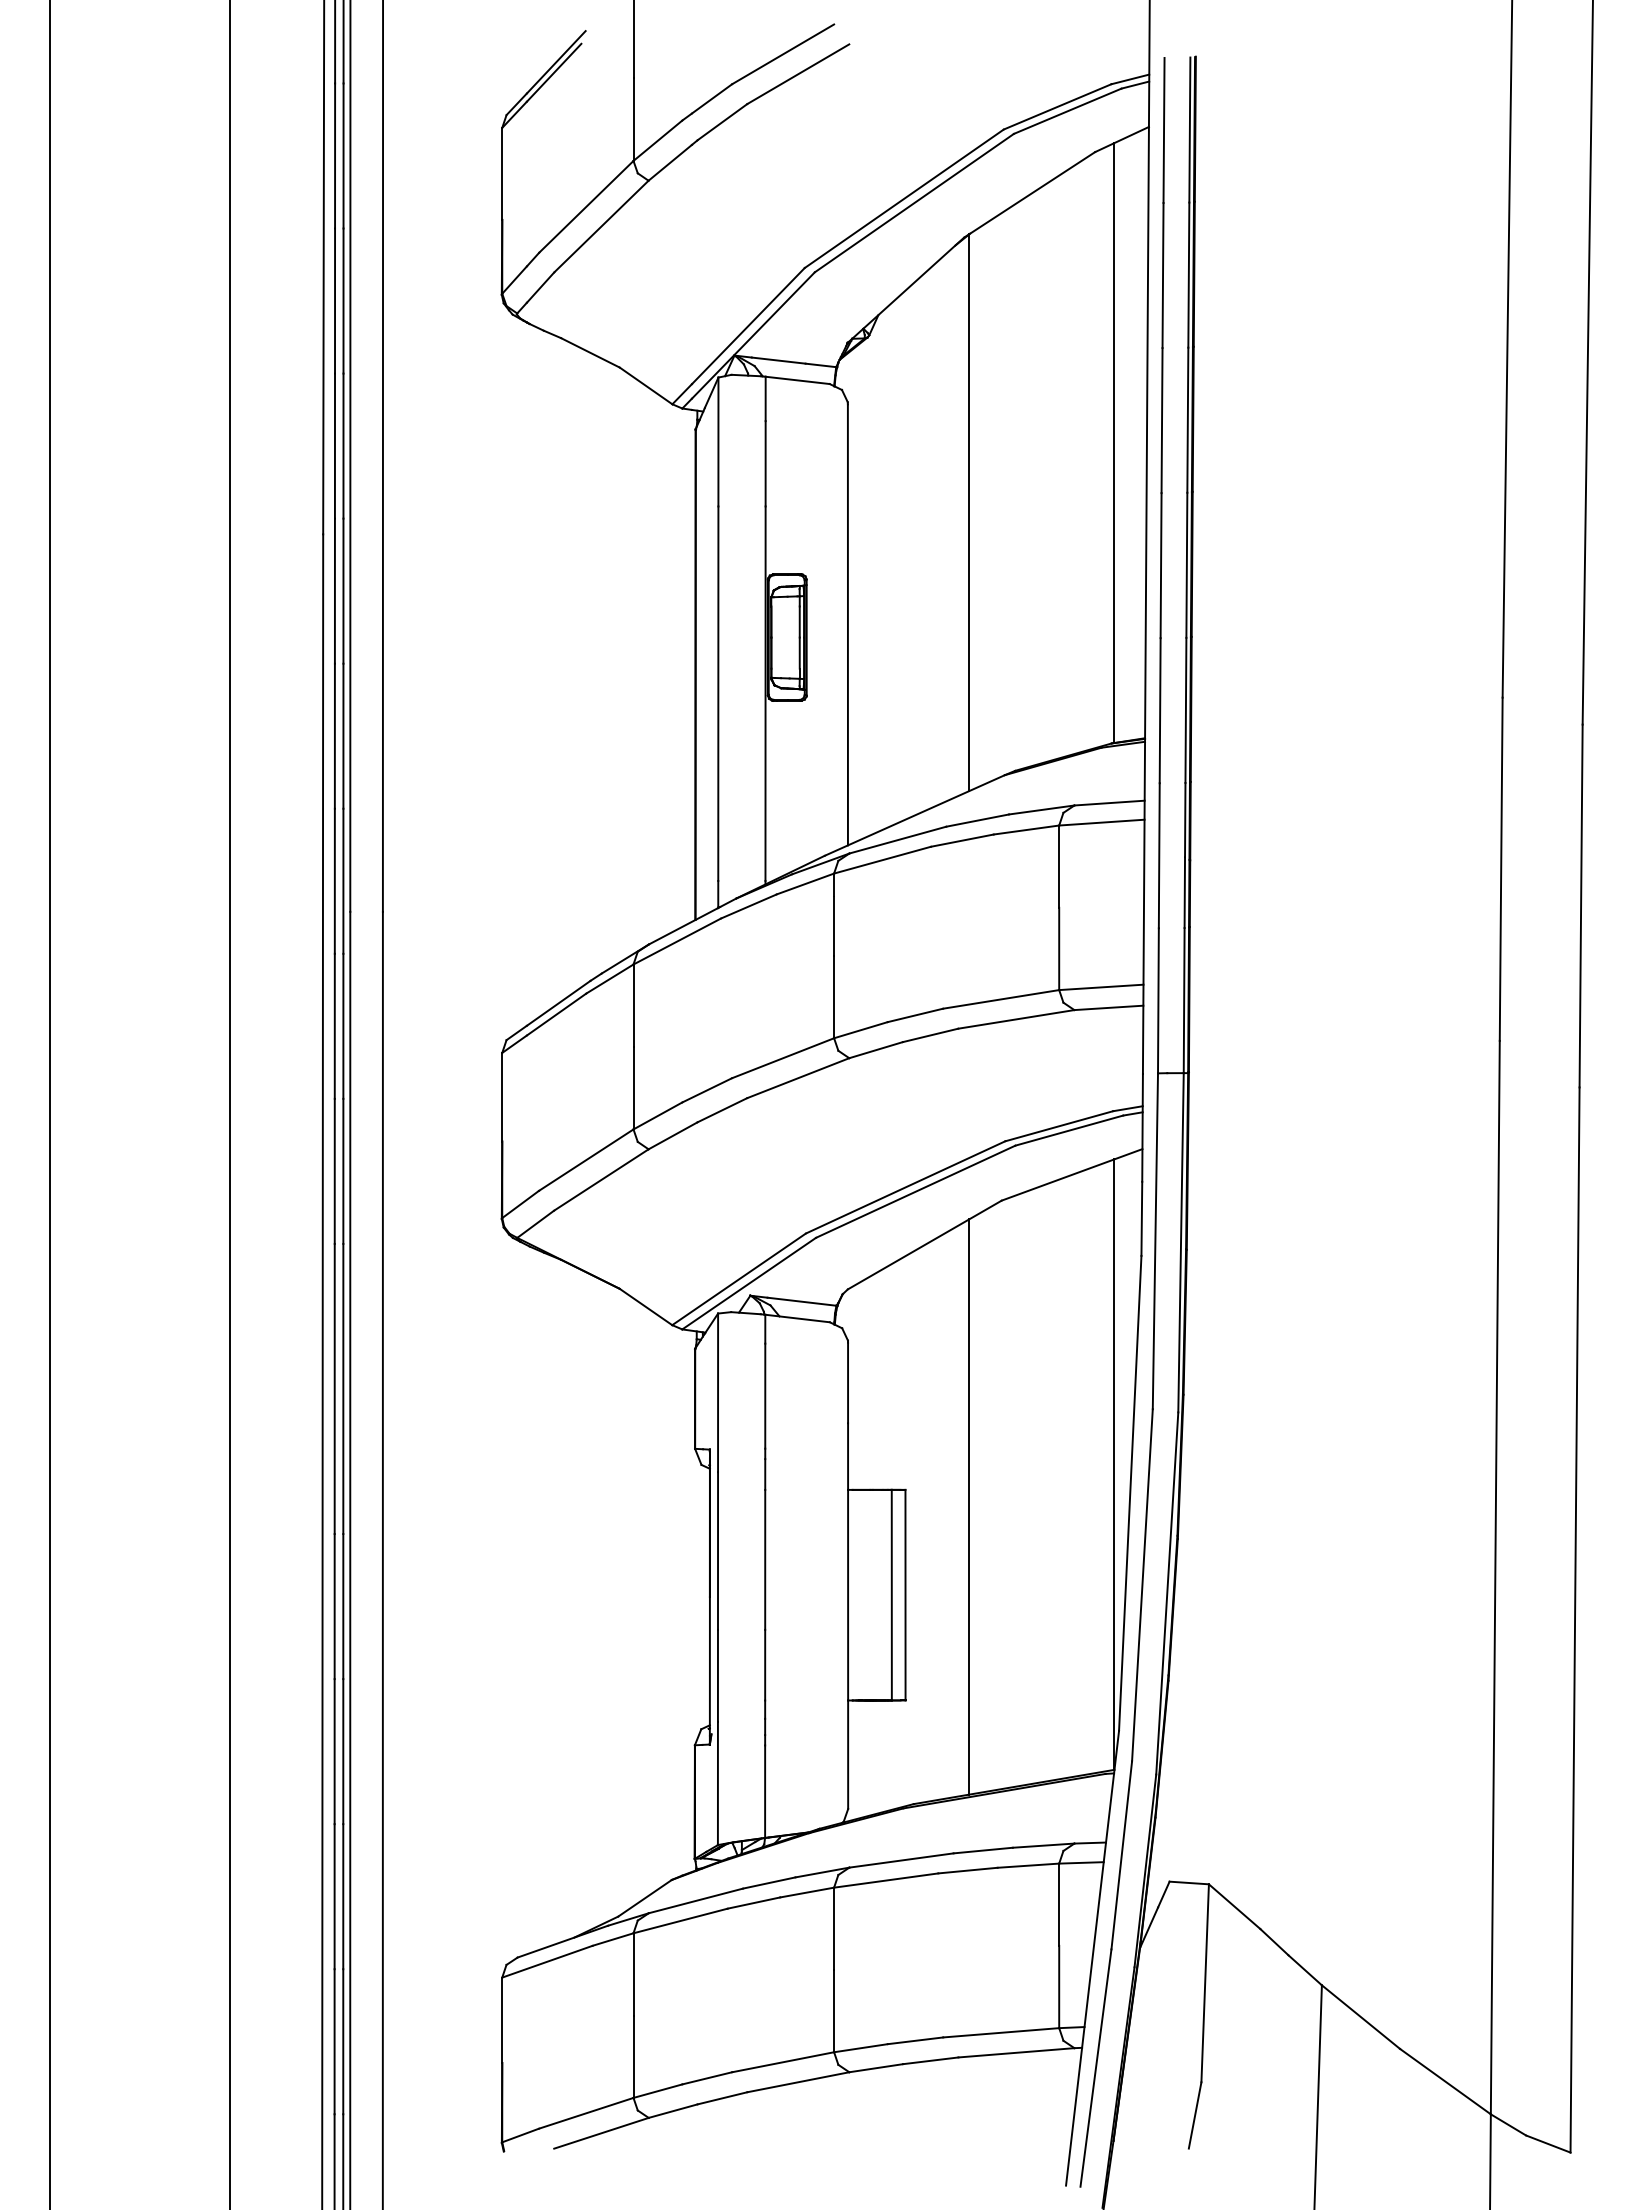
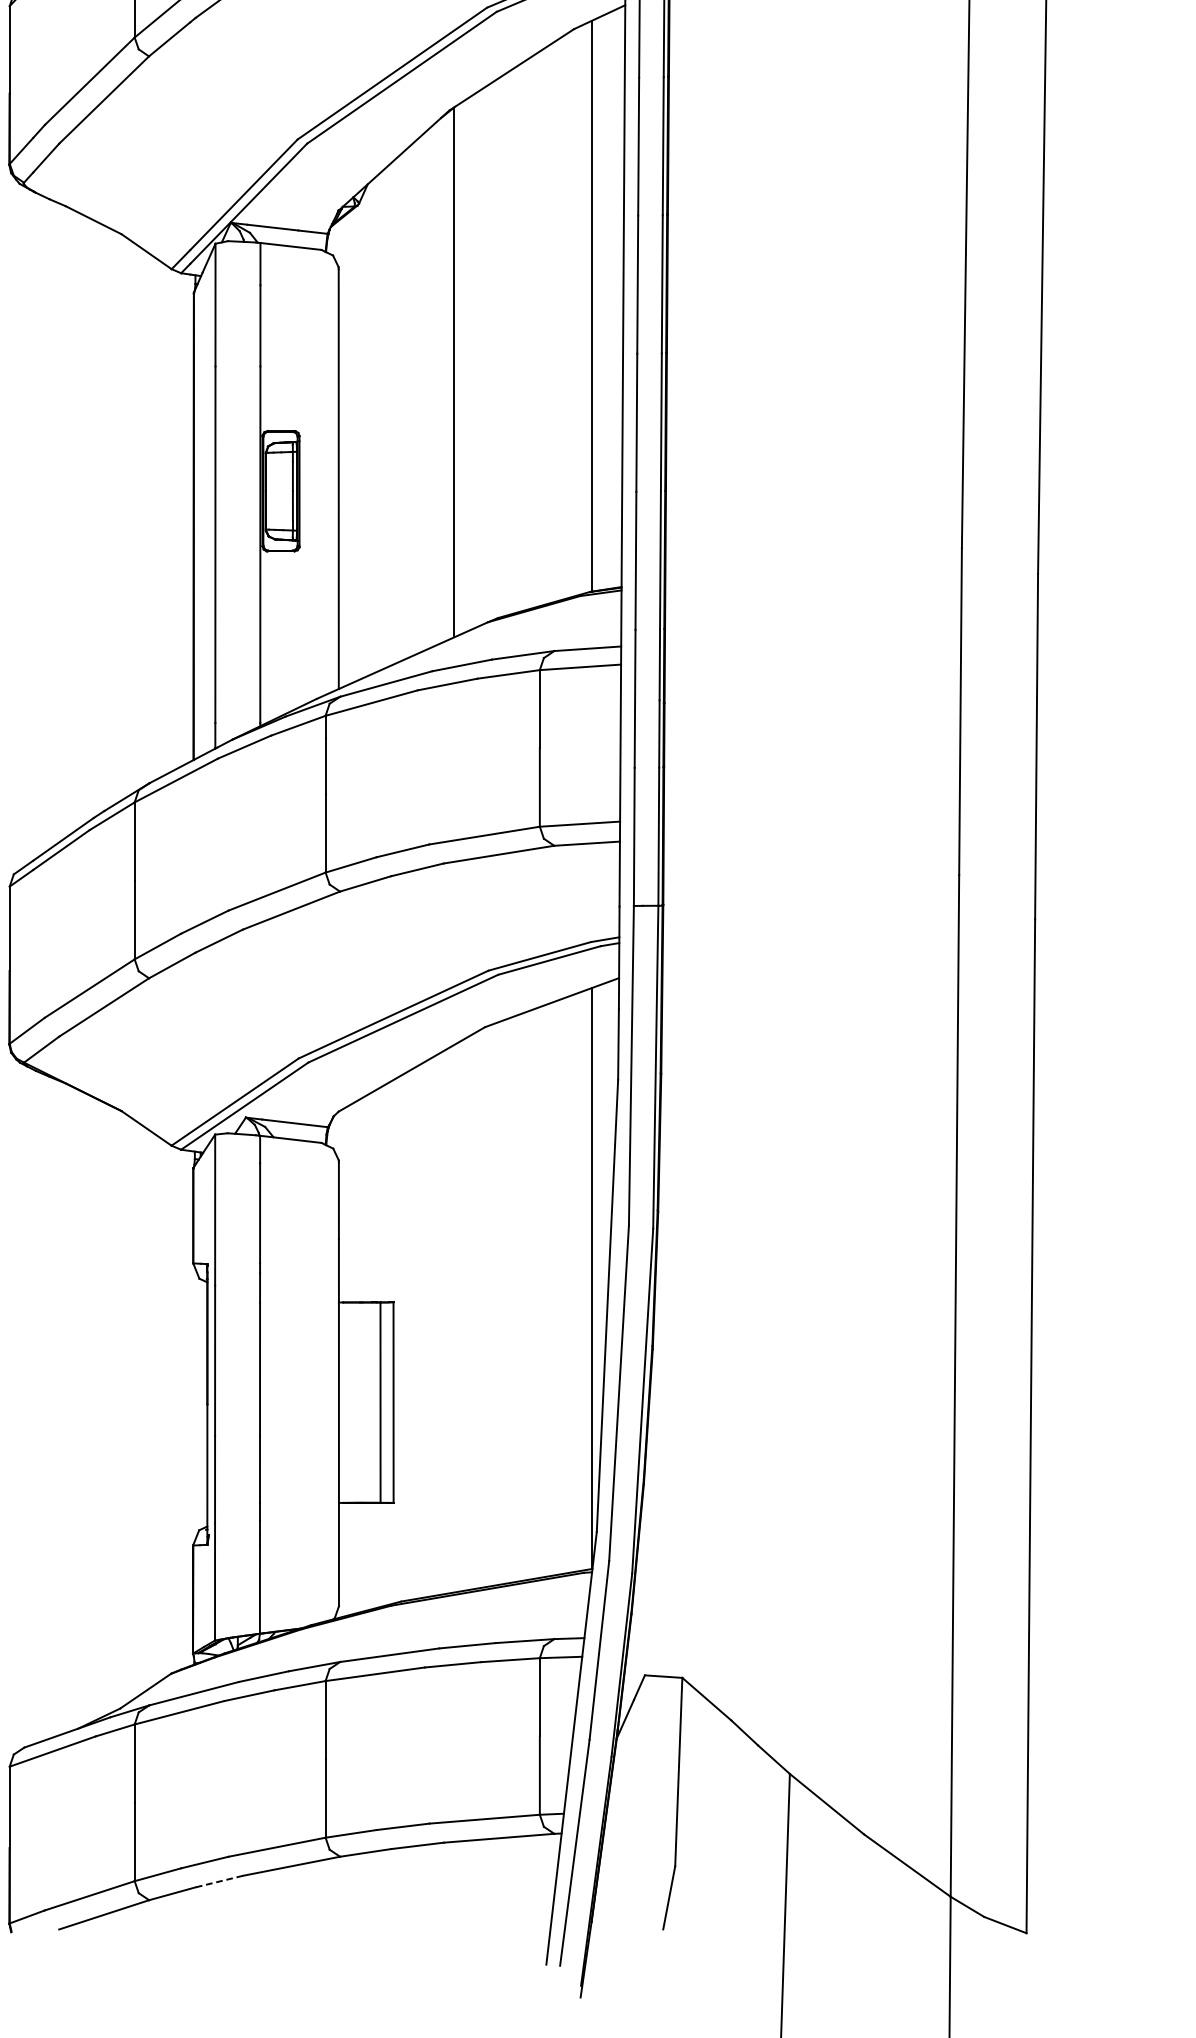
line: (969, 1506) -> (454, 1318), removed
line: (722, 2098) -> (219, 1881), solid -> dashed

